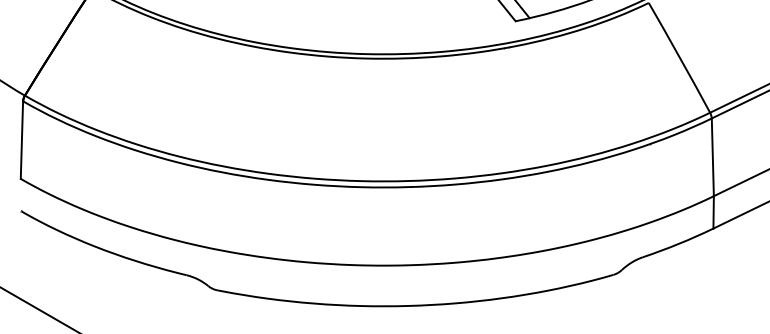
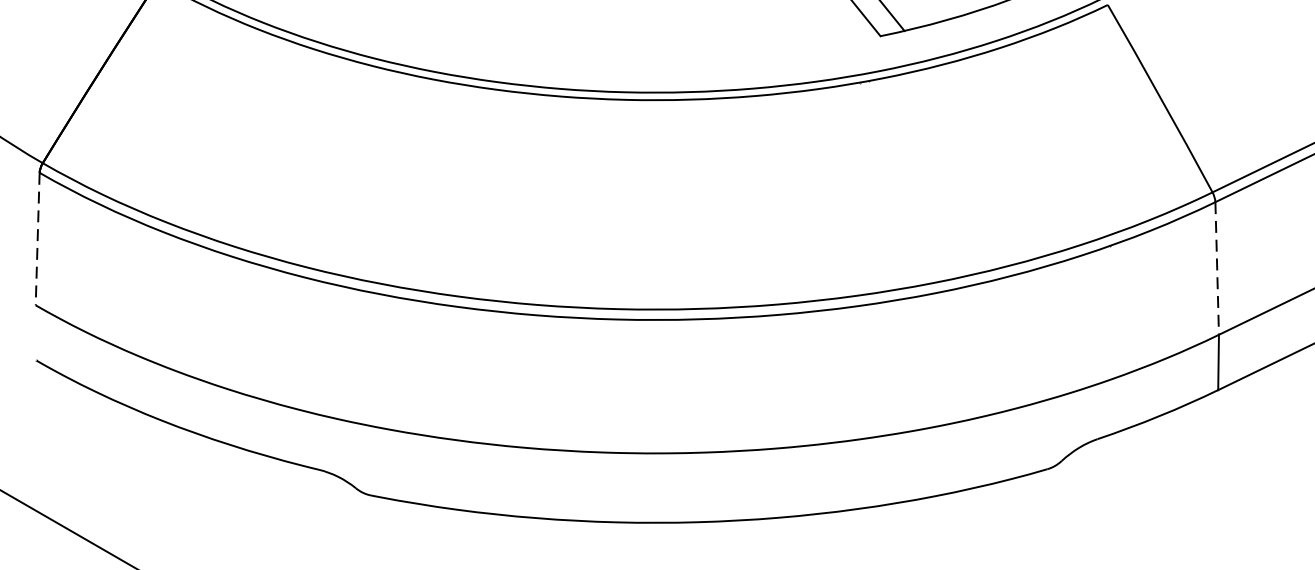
line: (21, 140) -> (36, 239), solid -> dashed
line: (712, 157) -> (1216, 268), solid -> dashed

